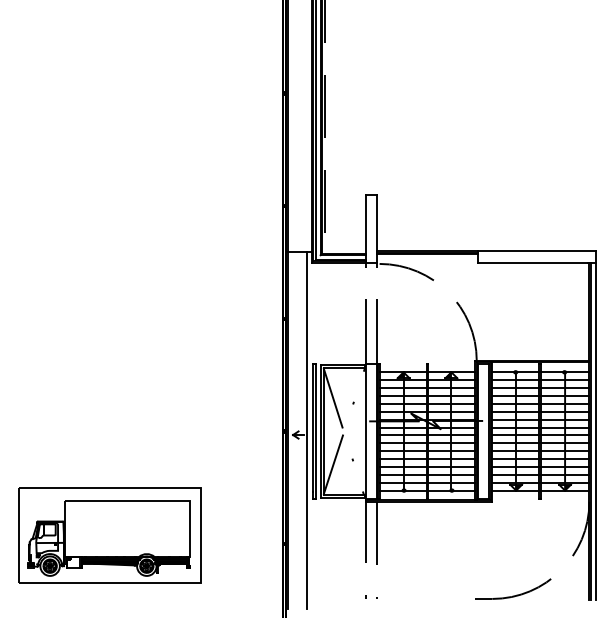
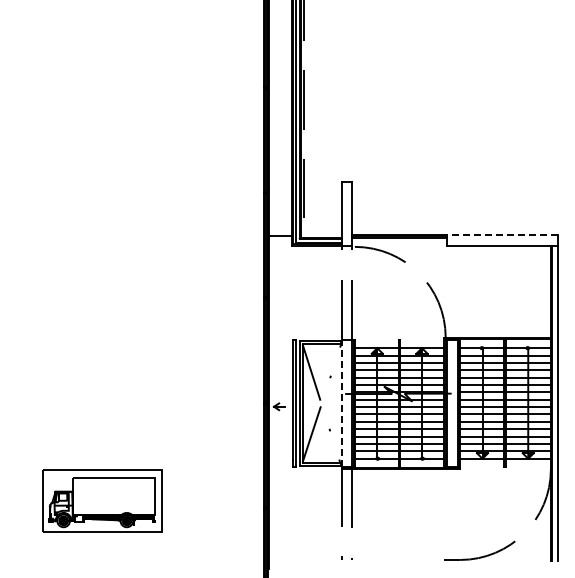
line: (536, 251) -> (501, 235), solid -> dashed
line: (307, 430) -> (287, 402), removed
line: (365, 430) -> (341, 402), solid -> dashed
part: (109, 535) -> (102, 500), size x0.7

